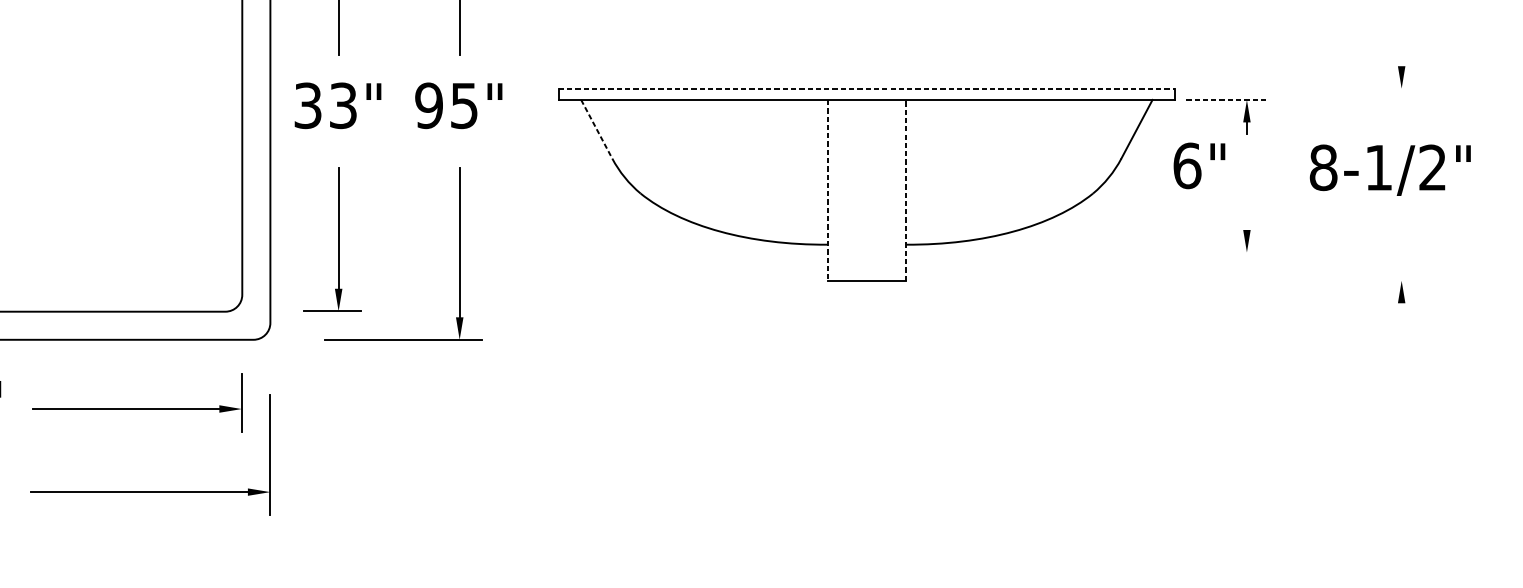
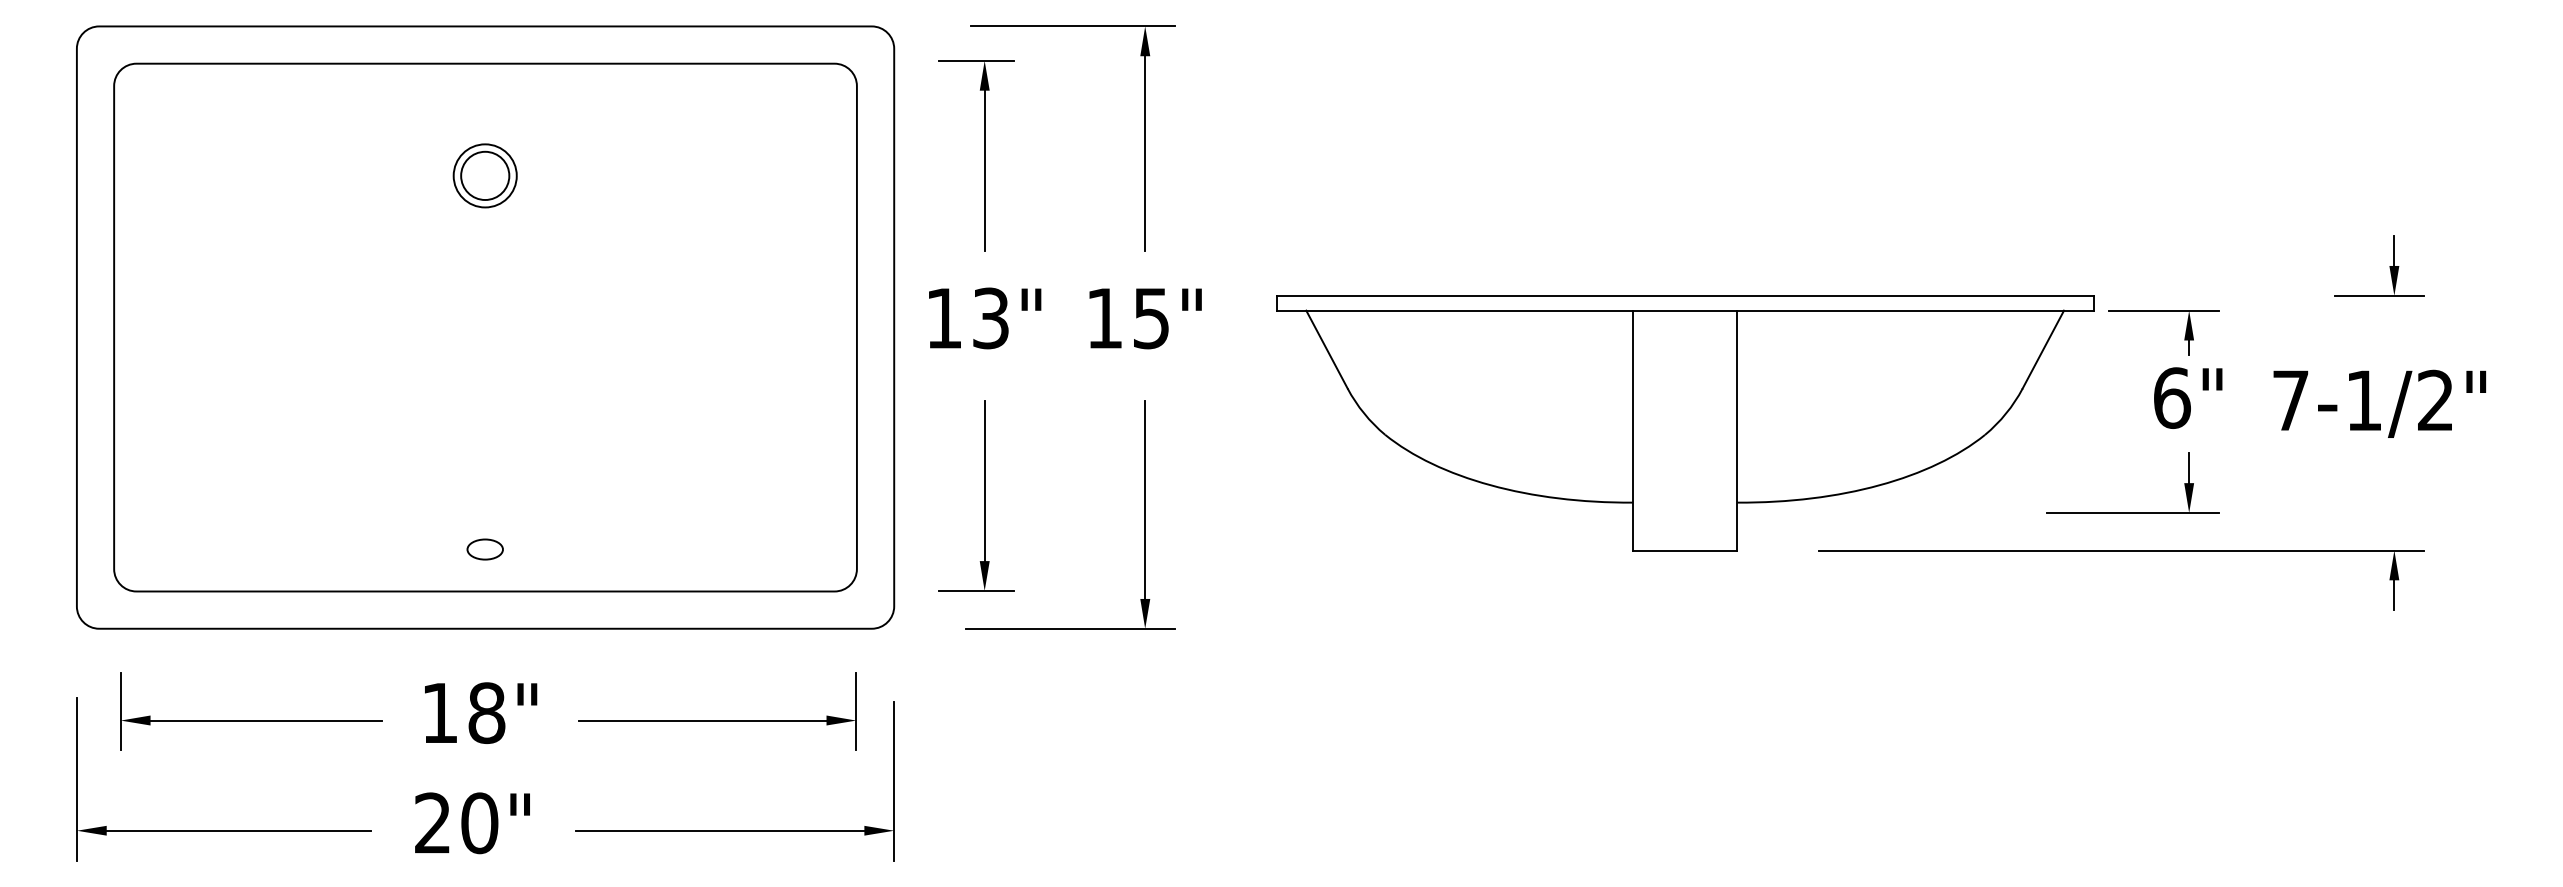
line: (1401, 54) -> (2394, 250), added
line: (867, 88) -> (1685, 295), dashed -> solid
line: (1390, 88) -> (2379, 295), added
line: (1228, 99) -> (2164, 310), dashed -> solid
text: (307, 105) -> (943, 318), 33" -> 13"
text: (428, 105) -> (1104, 318), 95" -> 15"
line: (597, 129) -> (1327, 350), dashed -> solid
text: (1199, 165) -> (2188, 397), moved
text: (1323, 167) -> (2290, 400), 8-1/2" -> 7-1/2"
line: (827, 190) -> (1633, 430), dashed -> solid
line: (906, 190) -> (1737, 430), dashed -> solid
line: (1247, 218) -> (2189, 468), added
line: (1204, 252) -> (2132, 512), added
line: (1195, 280) -> (2121, 550), added
line: (1401, 314) -> (2394, 595), added

